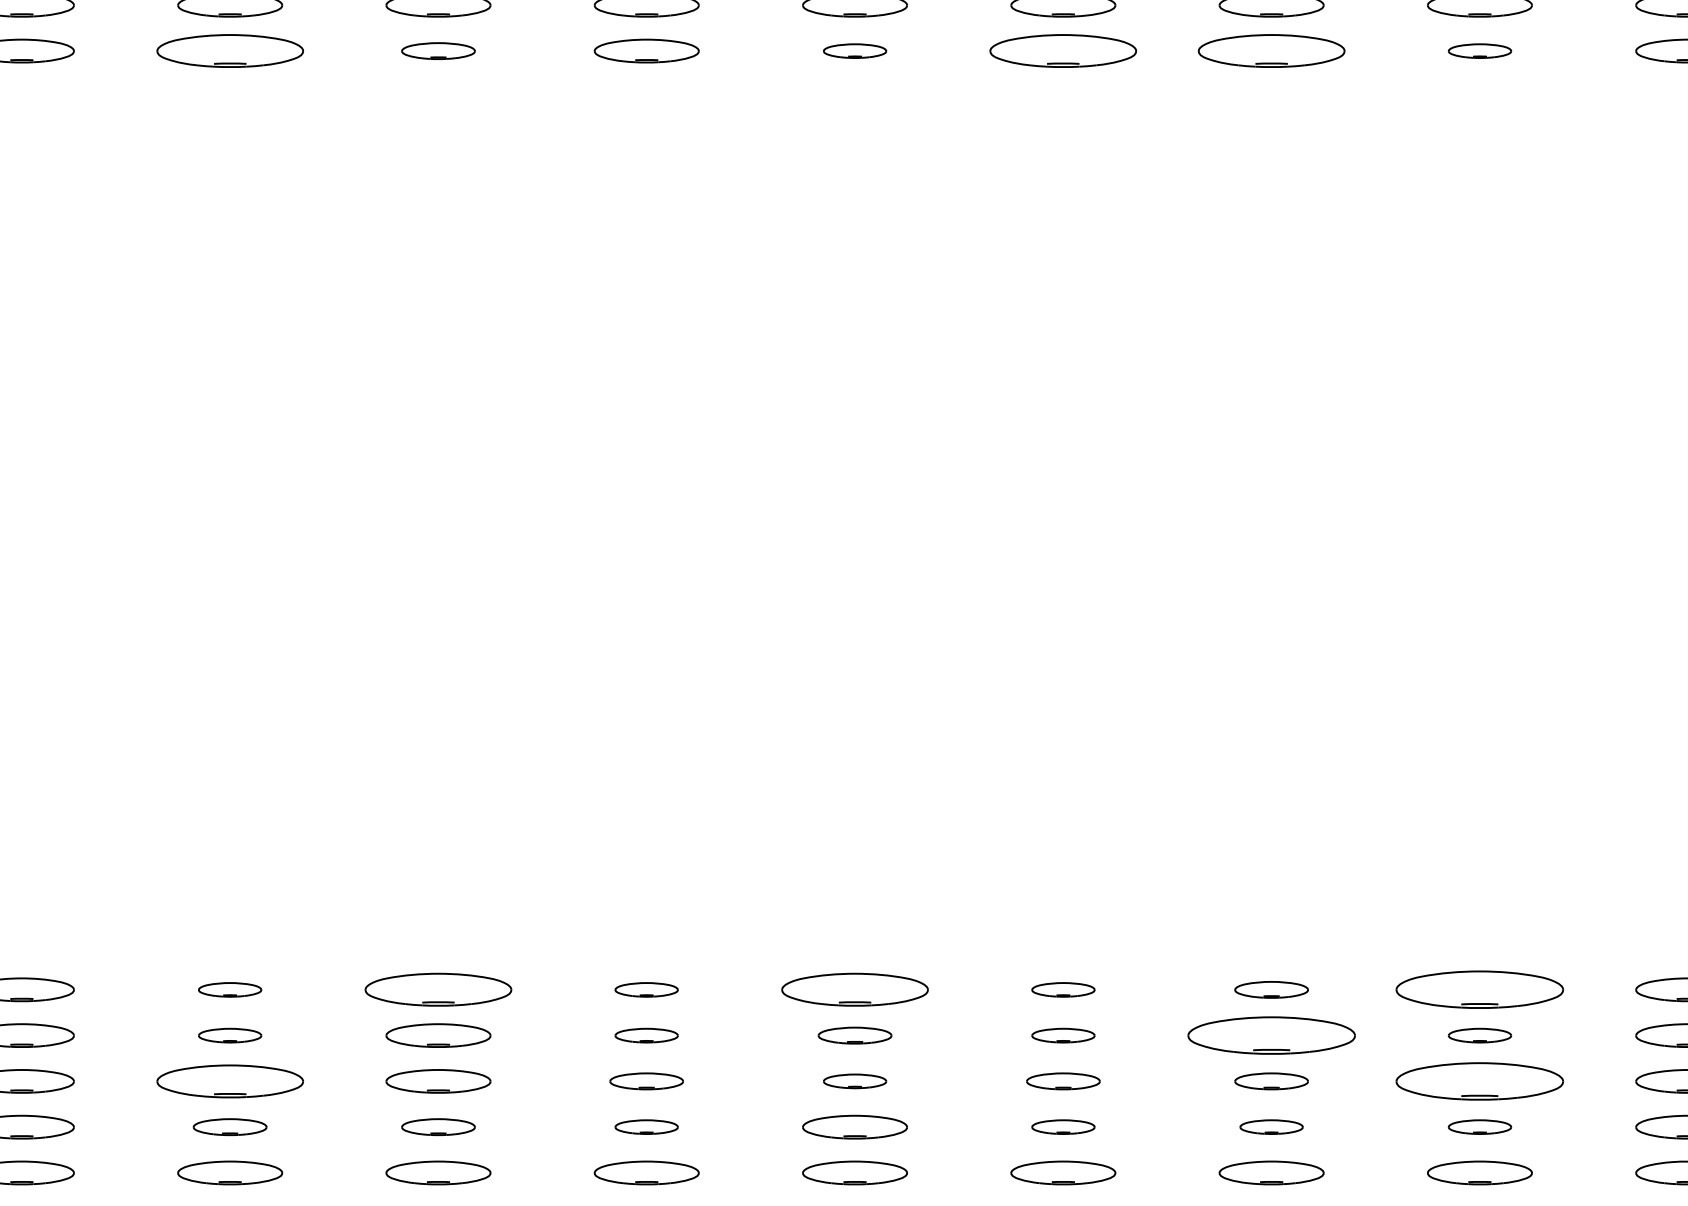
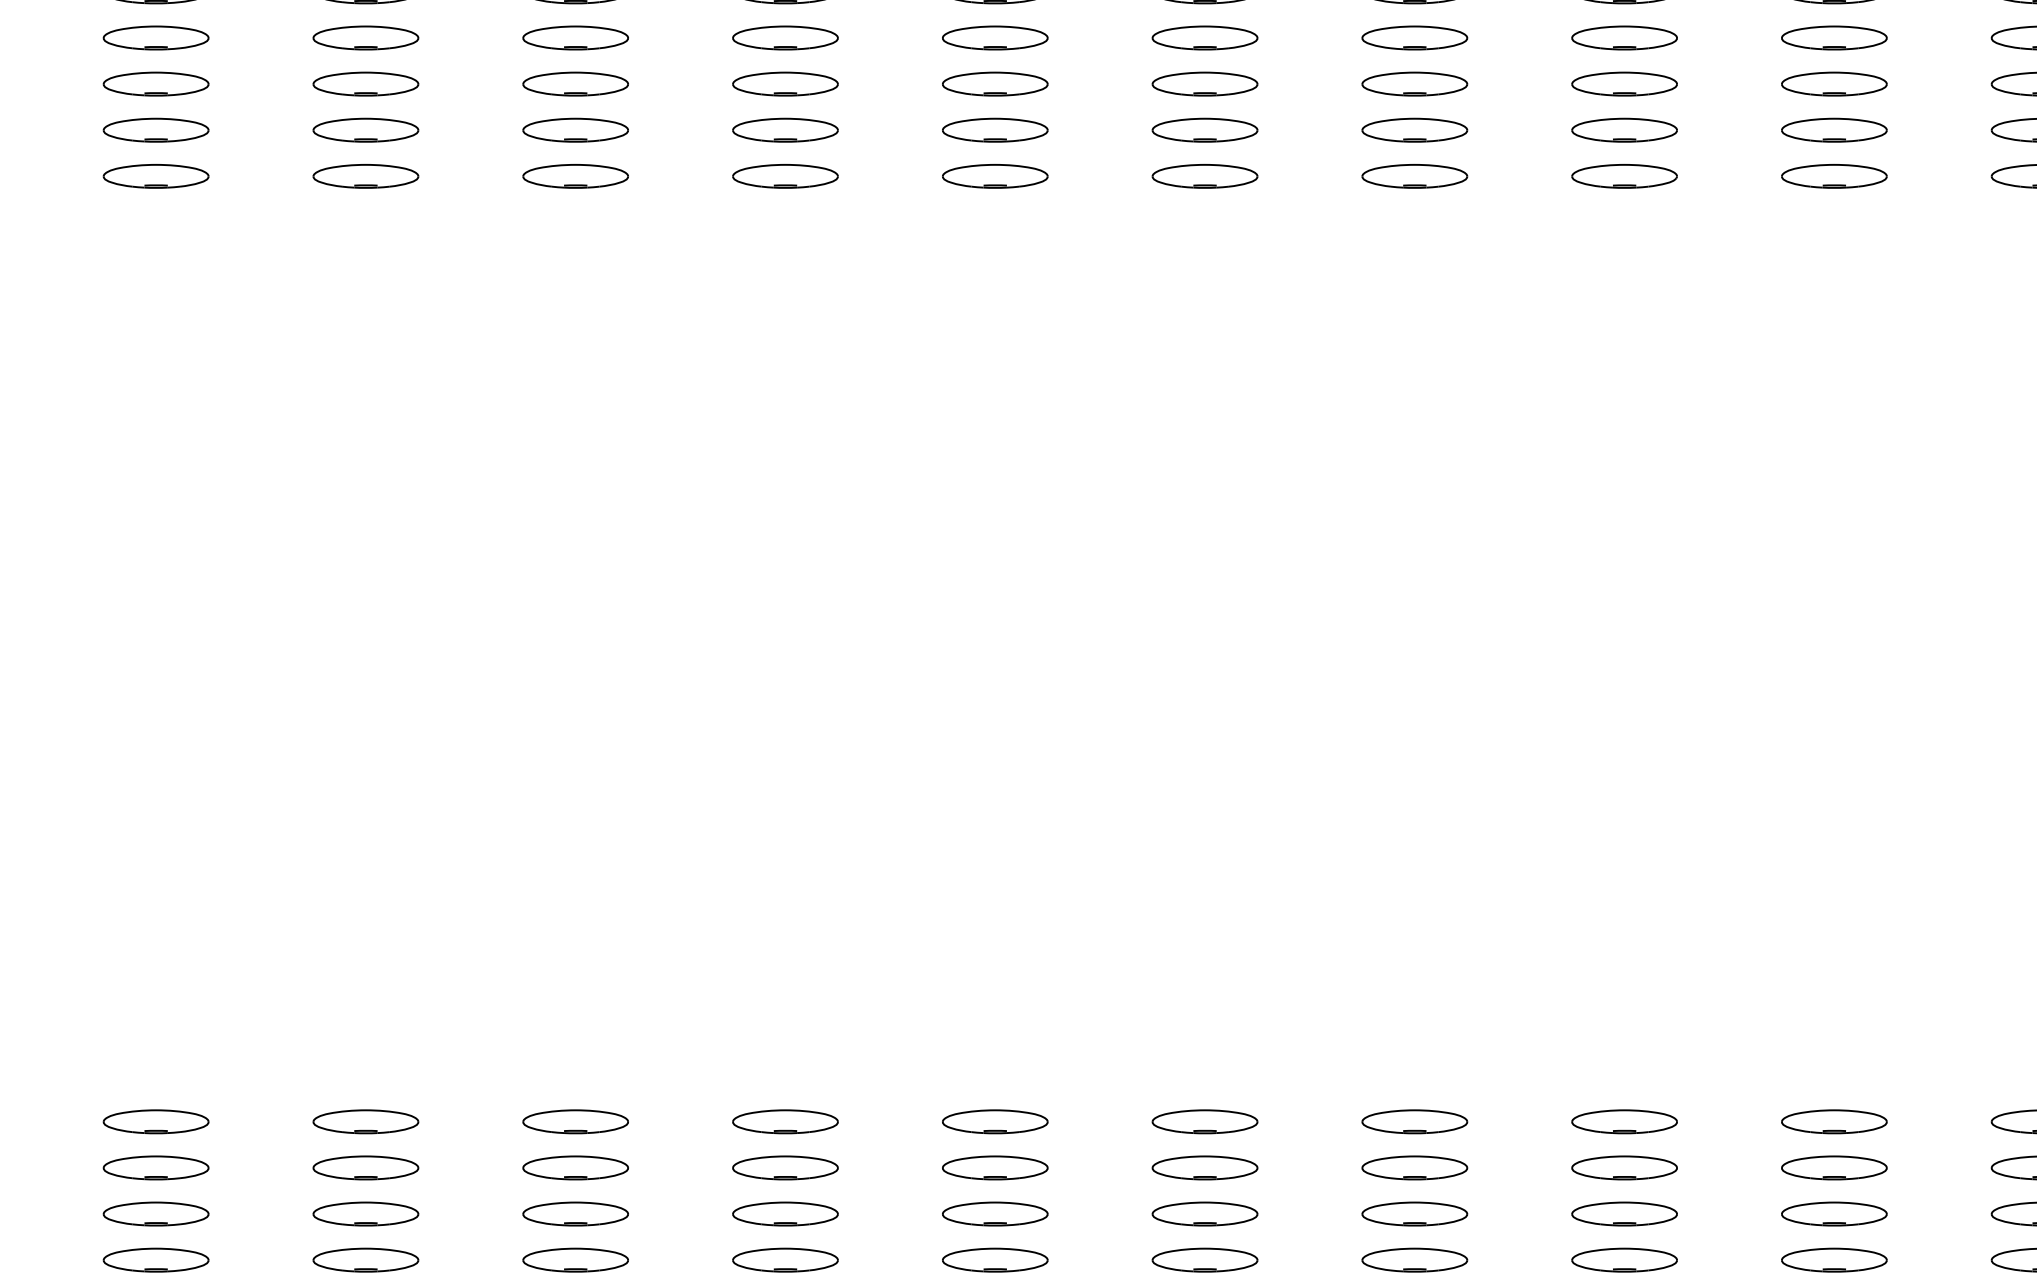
part: (229, 51) -> (155, 176), size x0.71
part: (438, 51) -> (365, 176), size x1.43
part: (855, 51) -> (785, 176), size x1.67
part: (1063, 51) -> (995, 176), size x0.71
part: (1271, 51) -> (1204, 176), size x0.71
part: (1479, 51) -> (1414, 176), size x1.67
part: (229, 989) -> (155, 1121), size x1.67
part: (438, 989) -> (365, 1121), size x0.71
part: (646, 989) -> (575, 1121), size x1.67
part: (855, 989) -> (785, 1121), size x0.71
part: (1063, 989) -> (995, 1121), size x1.67
part: (1271, 989) -> (1204, 1121), size x1.43
part: (1479, 989) -> (1414, 1121), size x0.62
part: (229, 1035) -> (155, 1167), size x1.67
part: (646, 1035) -> (575, 1167), size x1.67
part: (855, 1035) -> (785, 1167), size x1.43
part: (1063, 1035) -> (995, 1167), size x1.67
part: (1271, 1035) -> (1204, 1167), size x0.62
part: (1479, 1035) -> (1414, 1167), size x1.67
part: (229, 1080) -> (155, 1213), size x0.71
part: (646, 1080) -> (575, 1213), size x1.43
part: (855, 1080) -> (785, 1213), size x1.67
part: (1063, 1080) -> (995, 1213), size x1.43
part: (1271, 1080) -> (1204, 1213), size x1.43
part: (1479, 1080) -> (1414, 1213), size x0.62
part: (229, 1126) -> (155, 1259), size x1.43
part: (438, 1126) -> (365, 1259), size x1.43
part: (646, 1126) -> (575, 1259), size x1.67
part: (1063, 1126) -> (995, 1259), size x1.67
part: (1271, 1126) -> (1204, 1259), size x1.67
part: (1479, 1126) -> (1414, 1259), size x1.67

